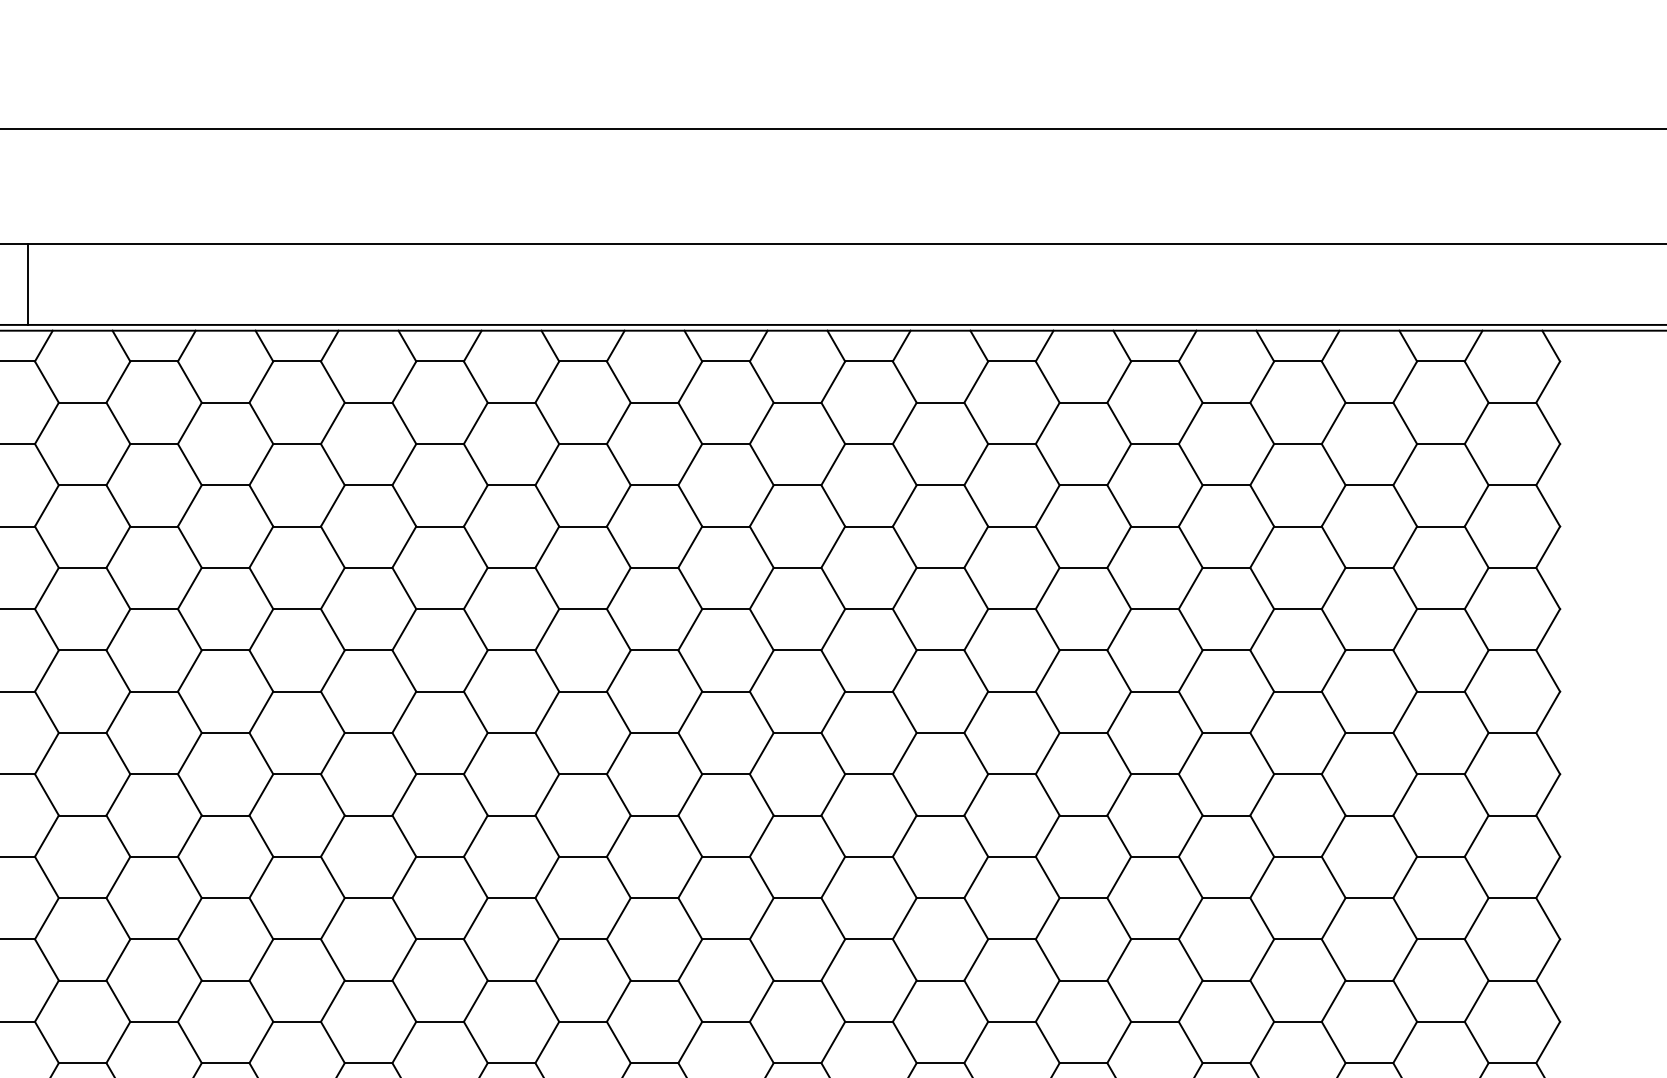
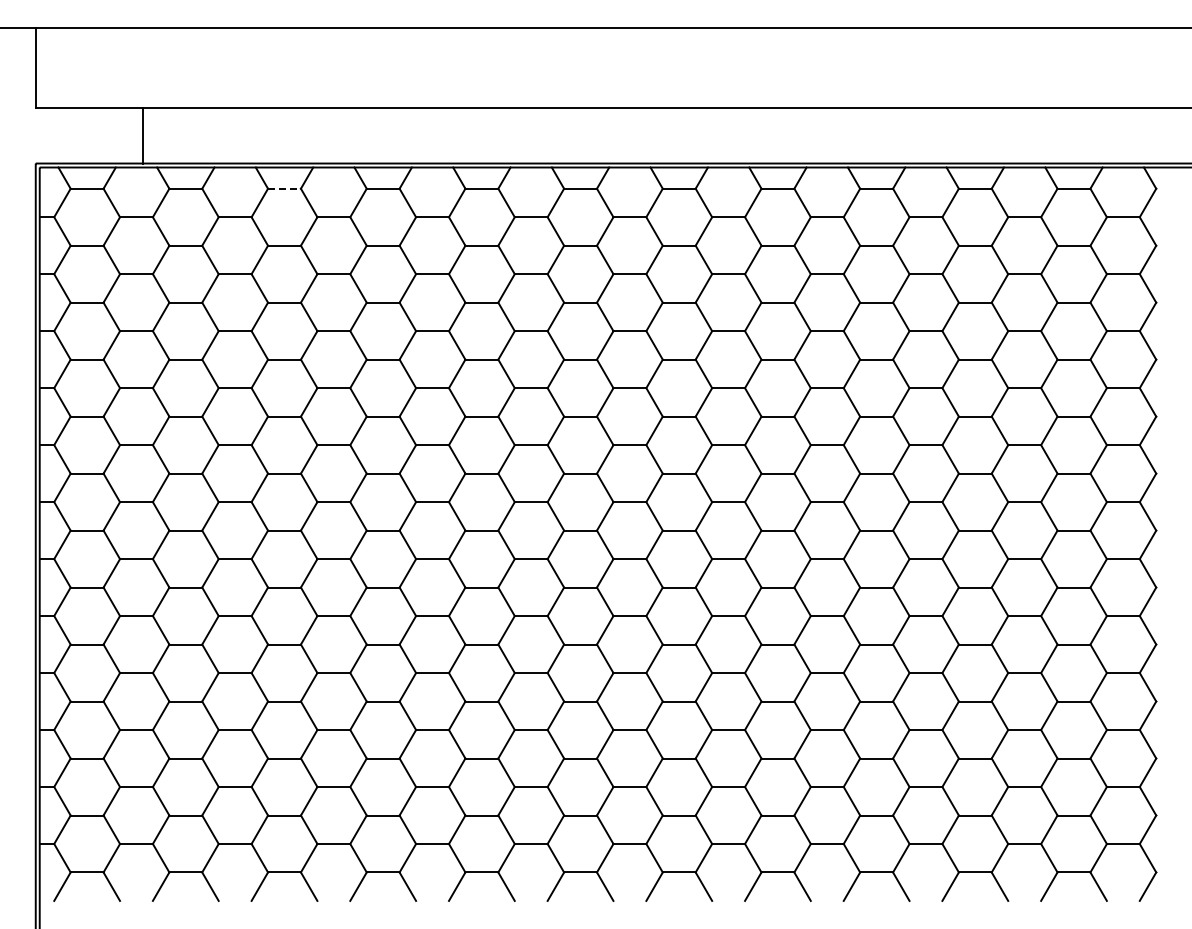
line: (27, 284) -> (143, 135), moved
line: (297, 361) -> (284, 188), solid -> dashed

